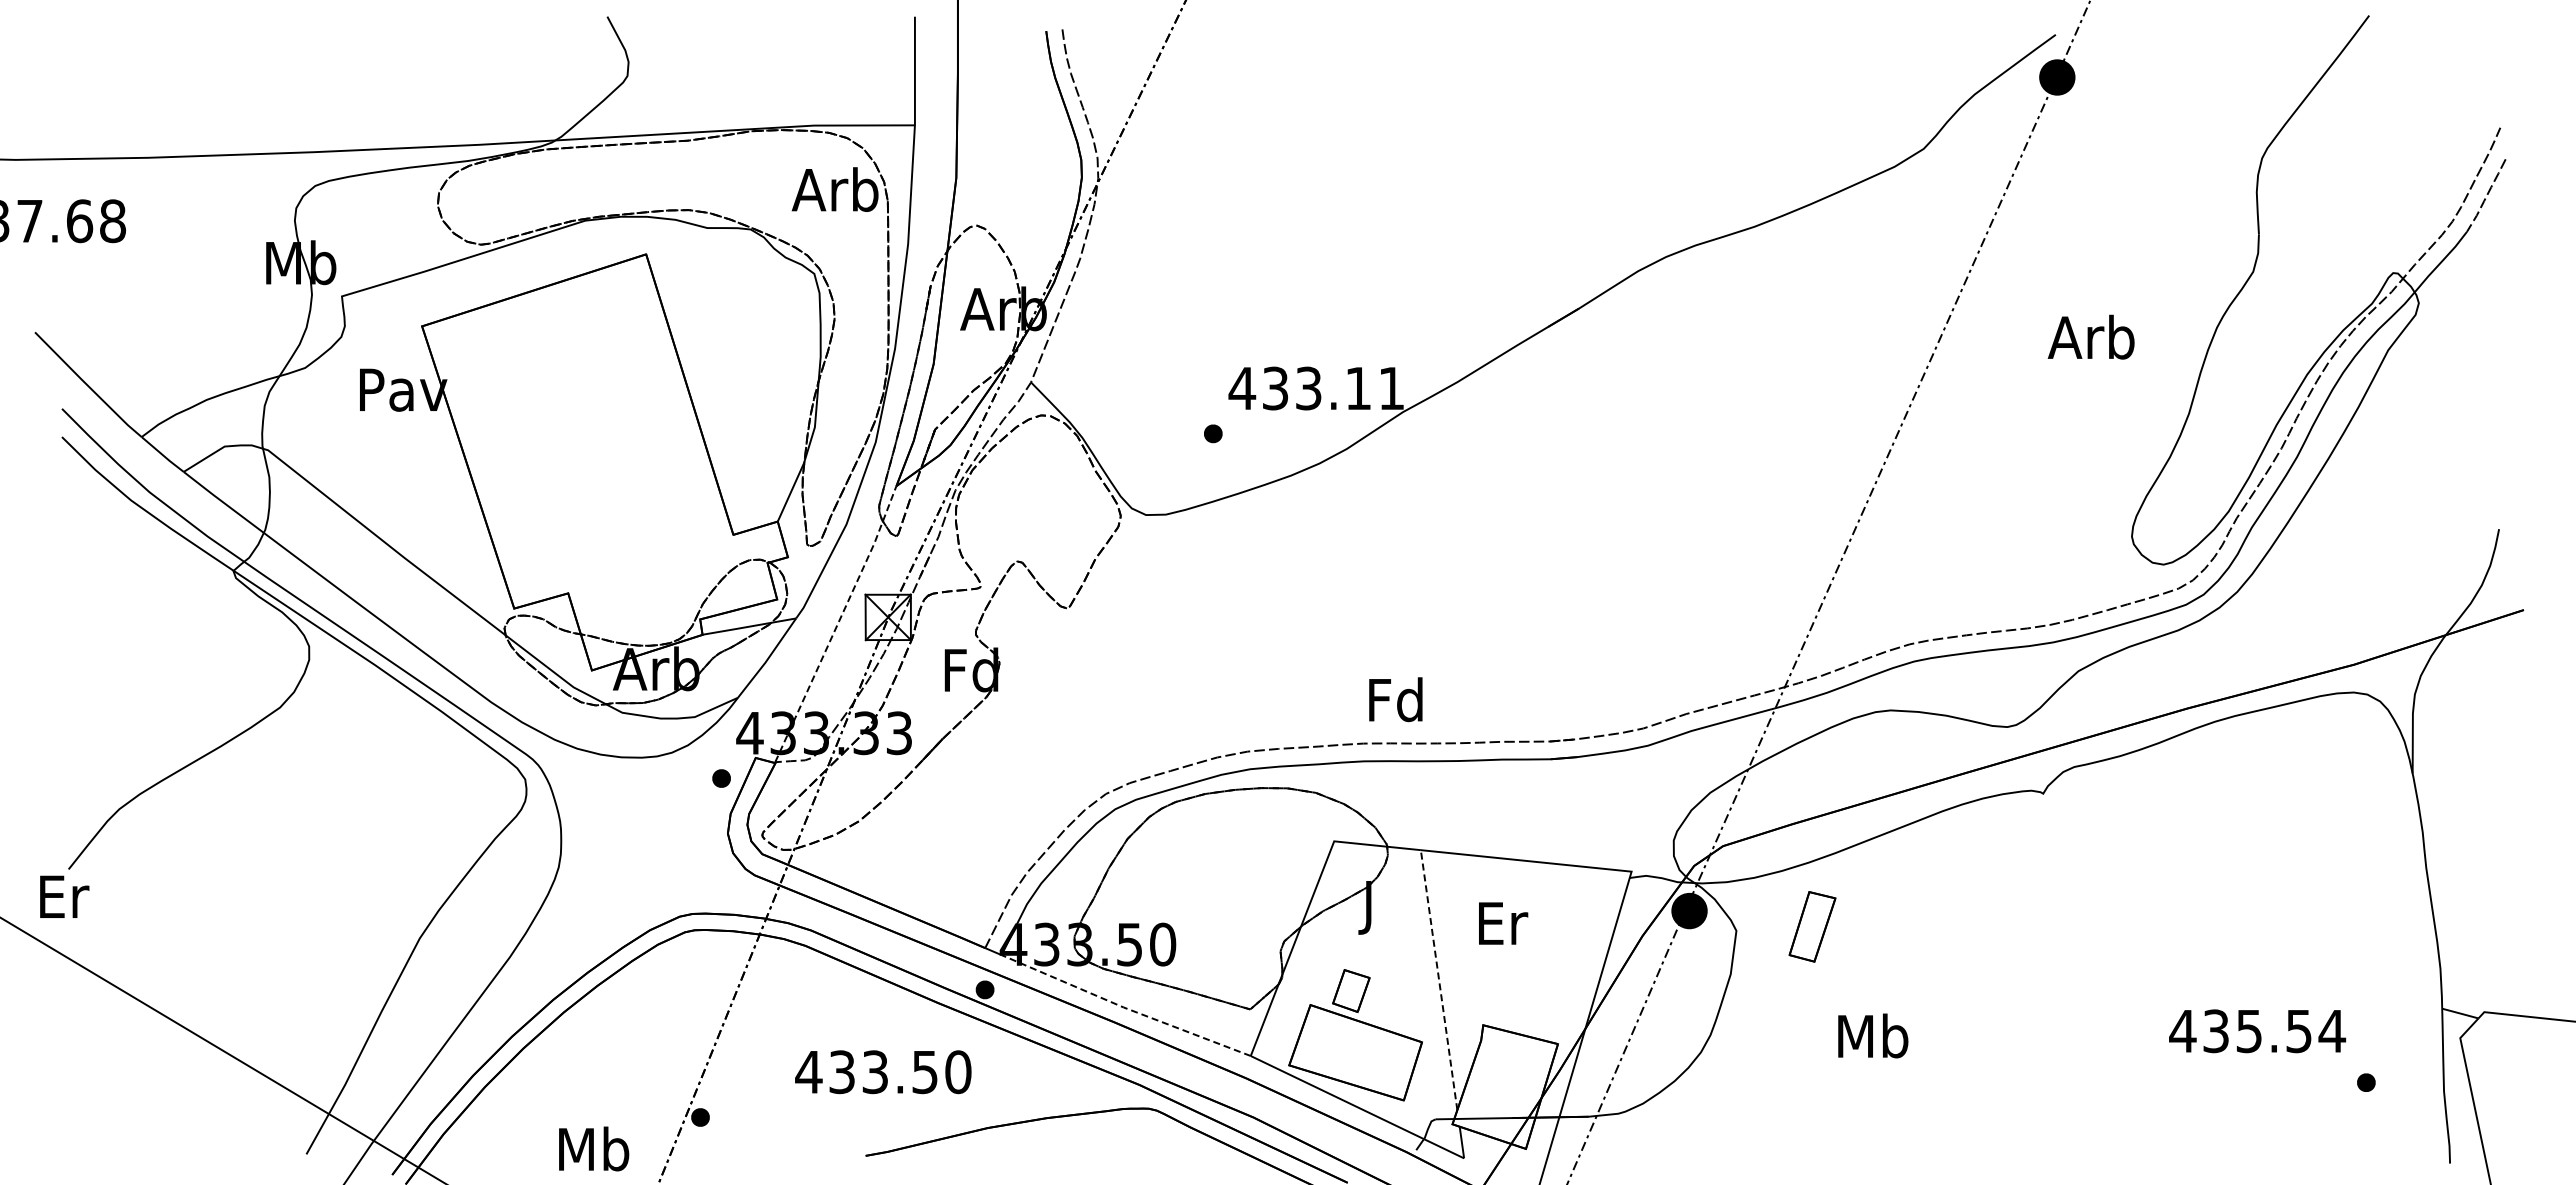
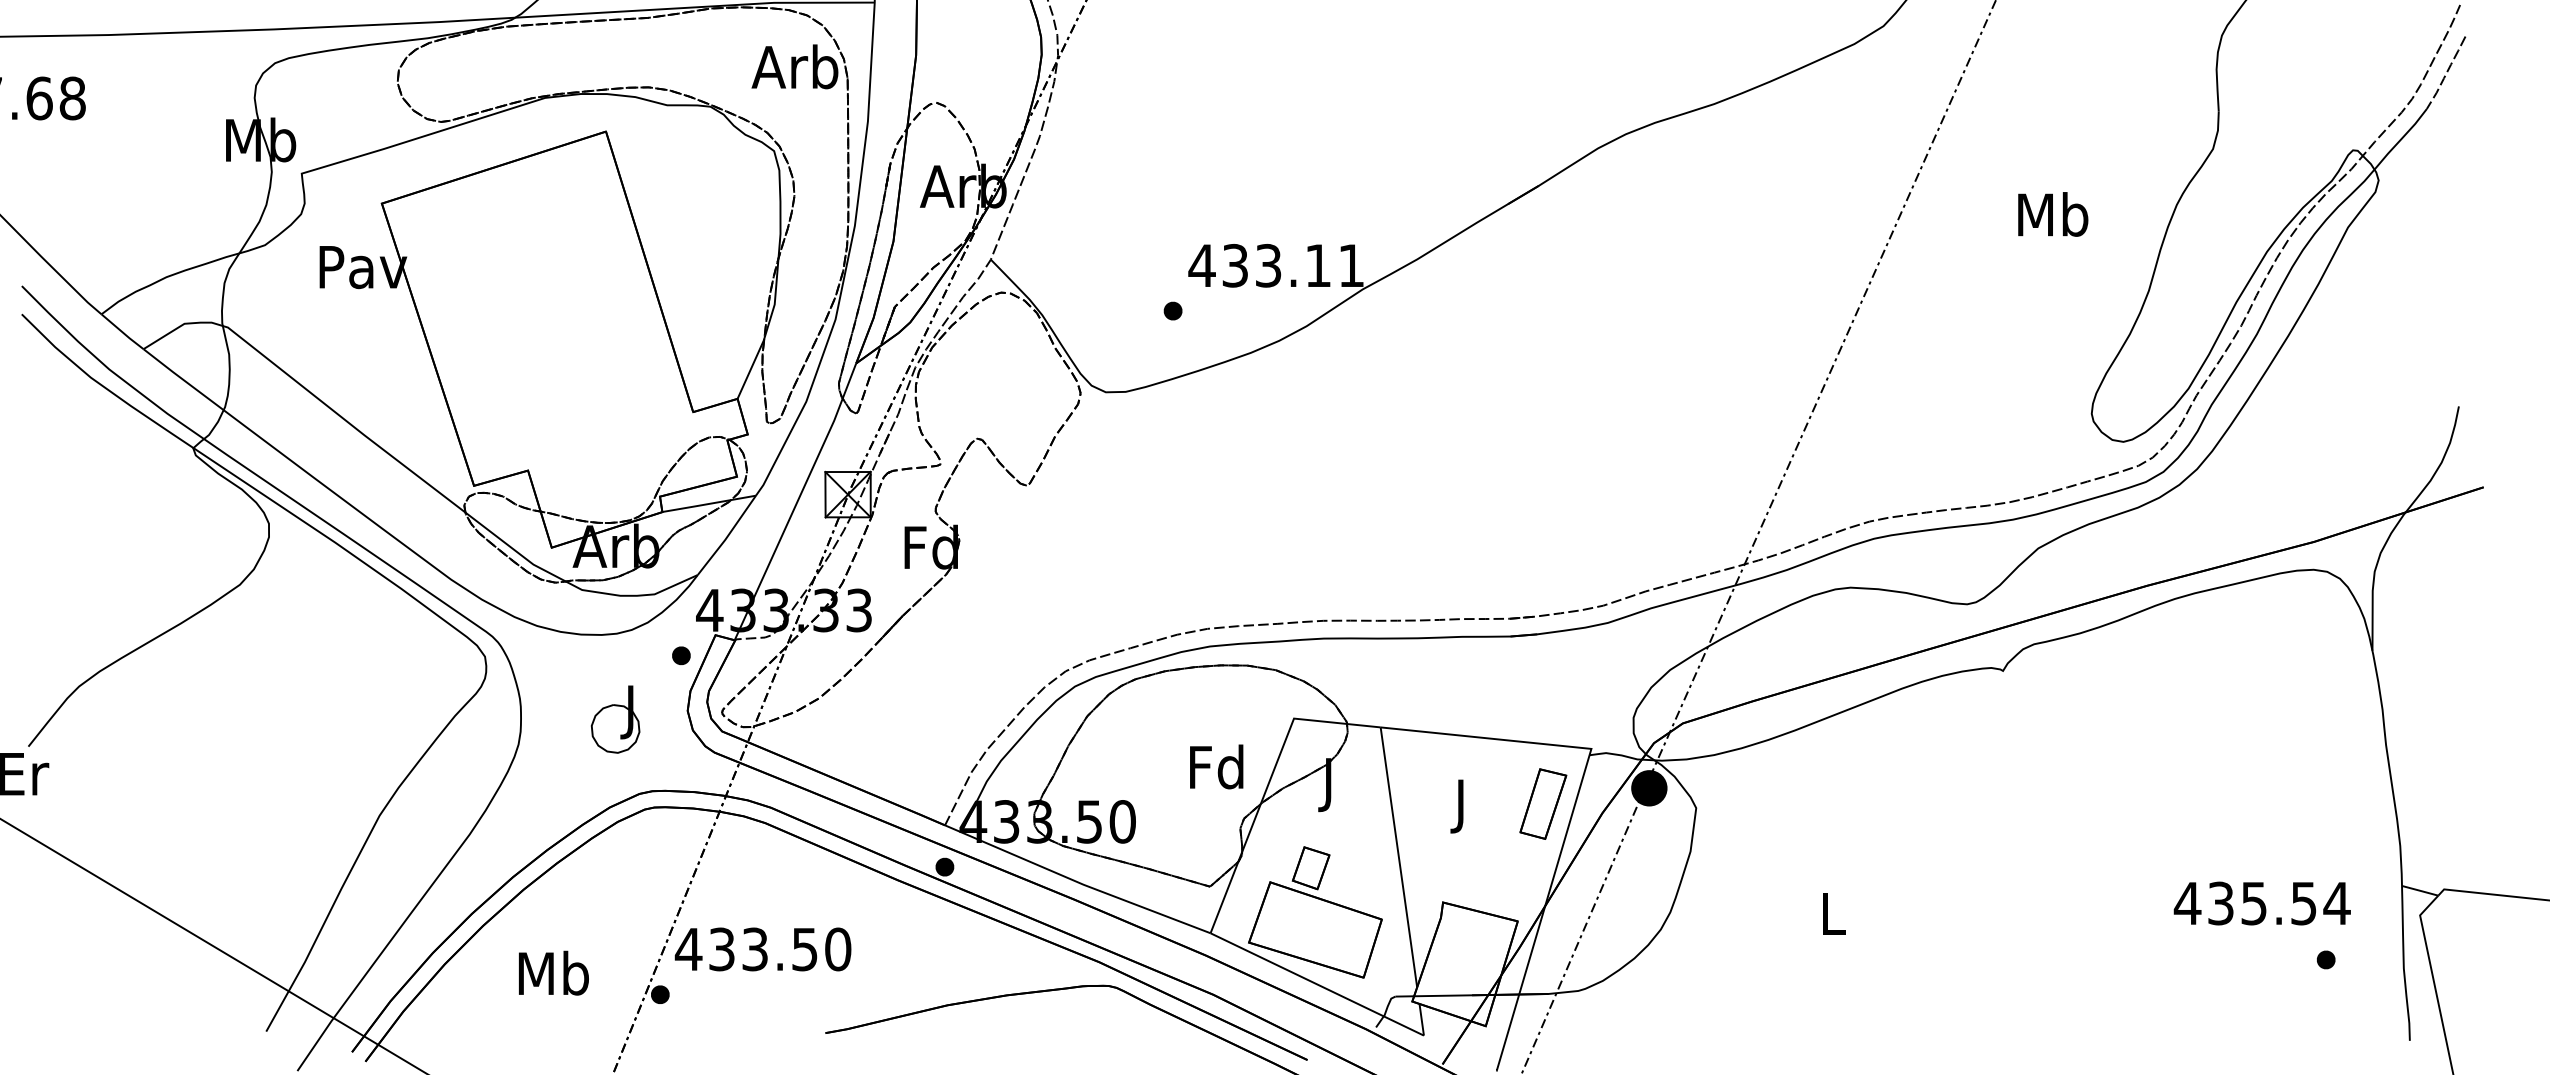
text: (2090, 336) -> (2050, 213), Arb -> Mb
line: (837, 624) -> (797, 501), dashed -> solid
text: (1395, 699) -> (1216, 766), moved
part: (655, 842) -> (615, 719), added
part: (1812, 926) -> (1543, 803), moved
text: (1503, 929) -> (1463, 806), Er -> J
line: (1439, 979) -> (1399, 856), dashed -> solid
line: (1124, 1007) -> (1084, 884), dashed -> solid
text: (2257, 1031) -> (2262, 903), moved
text: (1873, 1035) -> (1833, 912), Mb -> L
text: (883, 1072) -> (763, 949), moved
text: (594, 1148) -> (554, 972), moved

